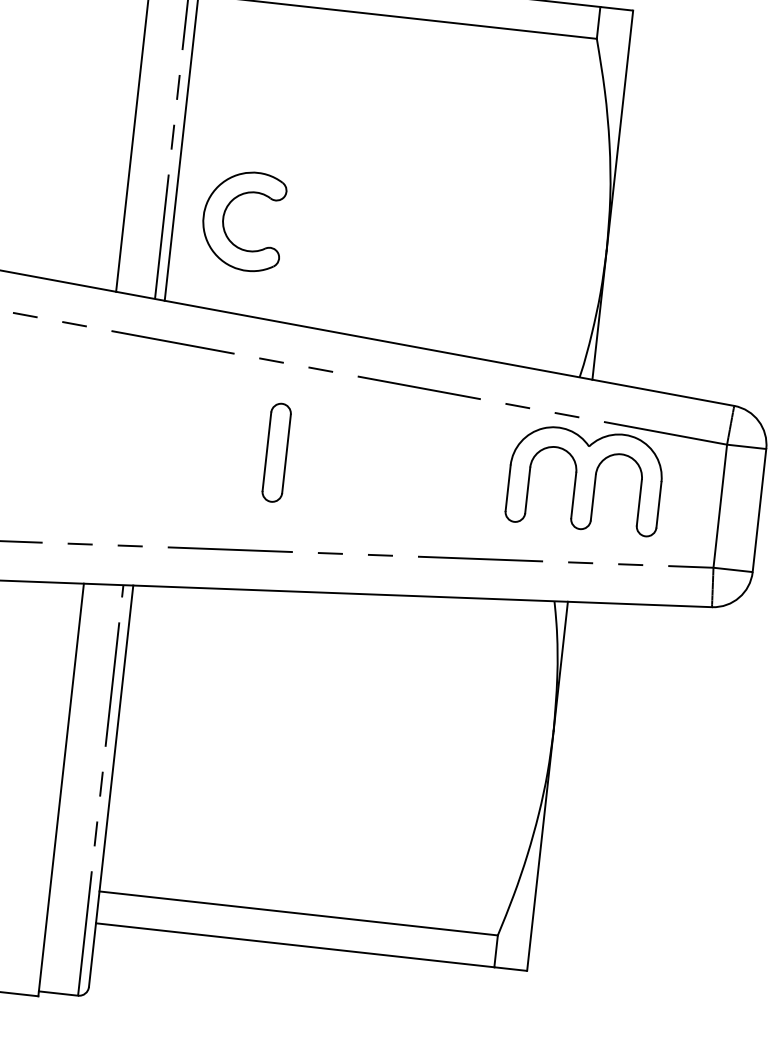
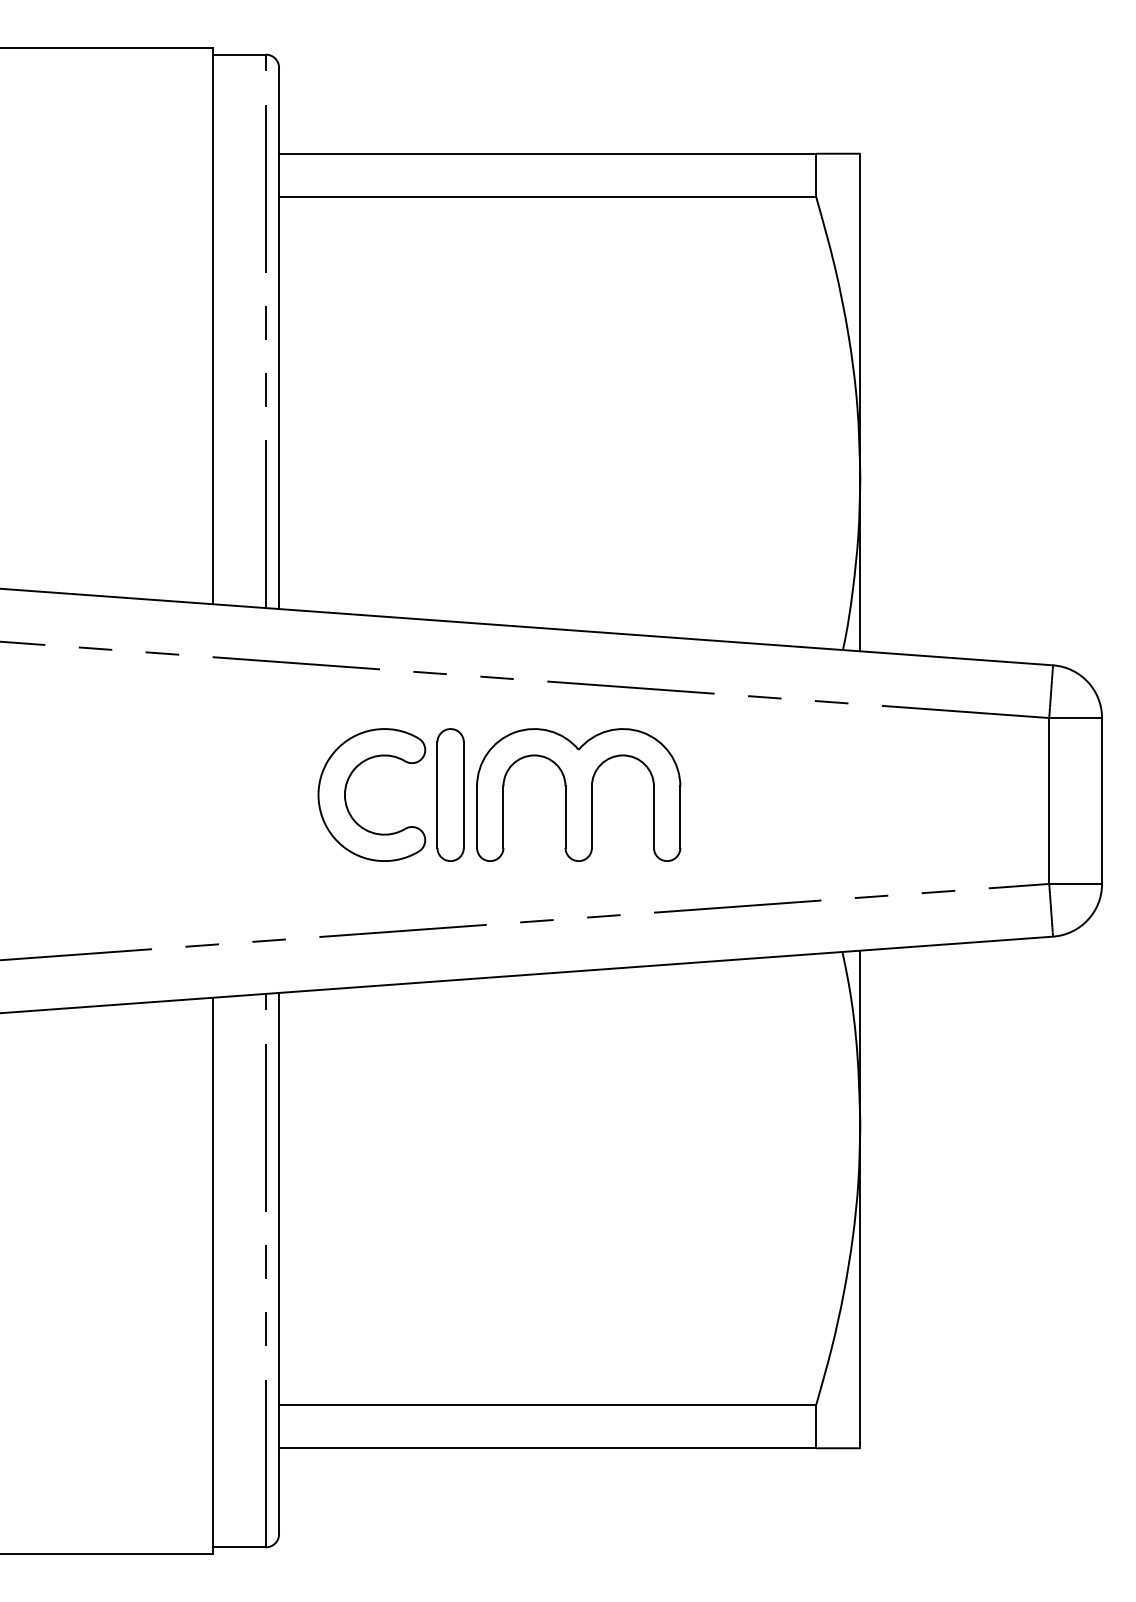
part: (224, 215) -> (346, 790), moved
part: (585, 479) -> (578, 794), moved

